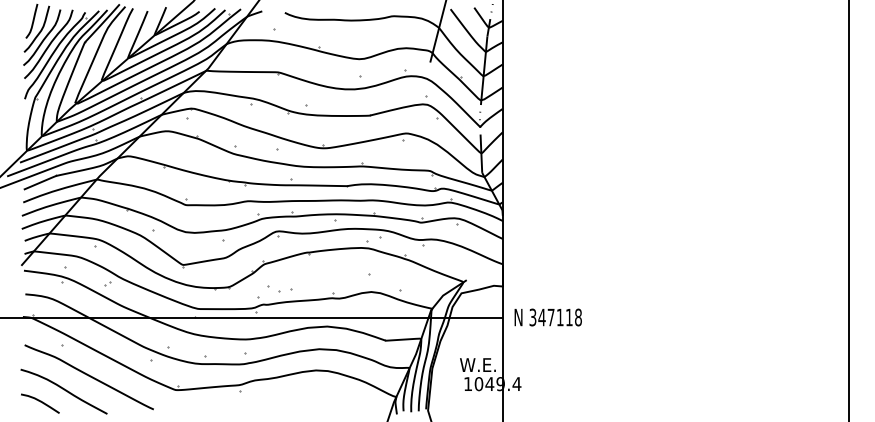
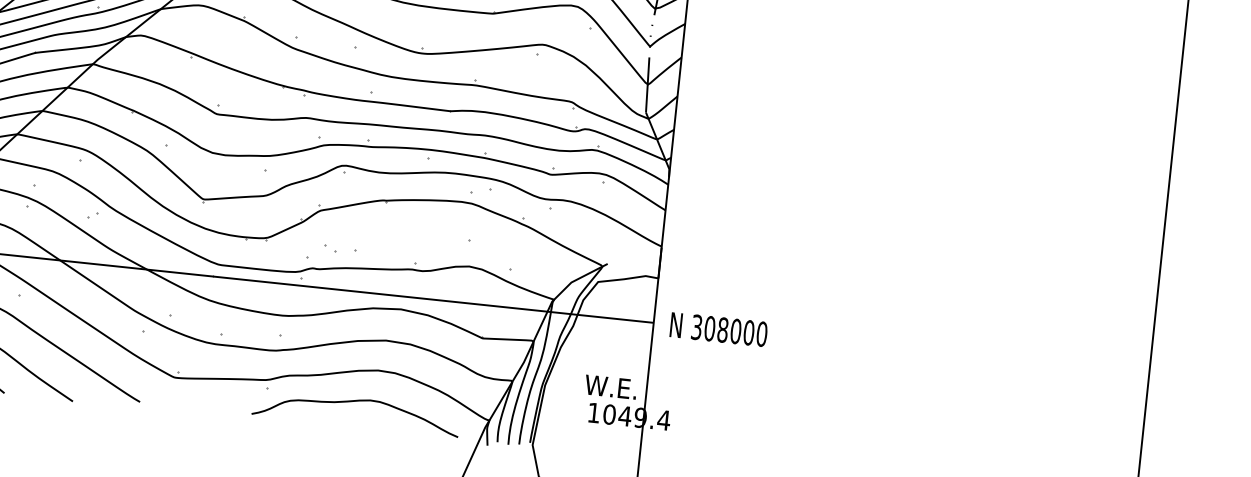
part: (273, 289) -> (329, 248), size x0.62
text: (559, 317) -> (734, 331), 347118 -> 308000
curve: (301, 394) -> (353, 402), added

